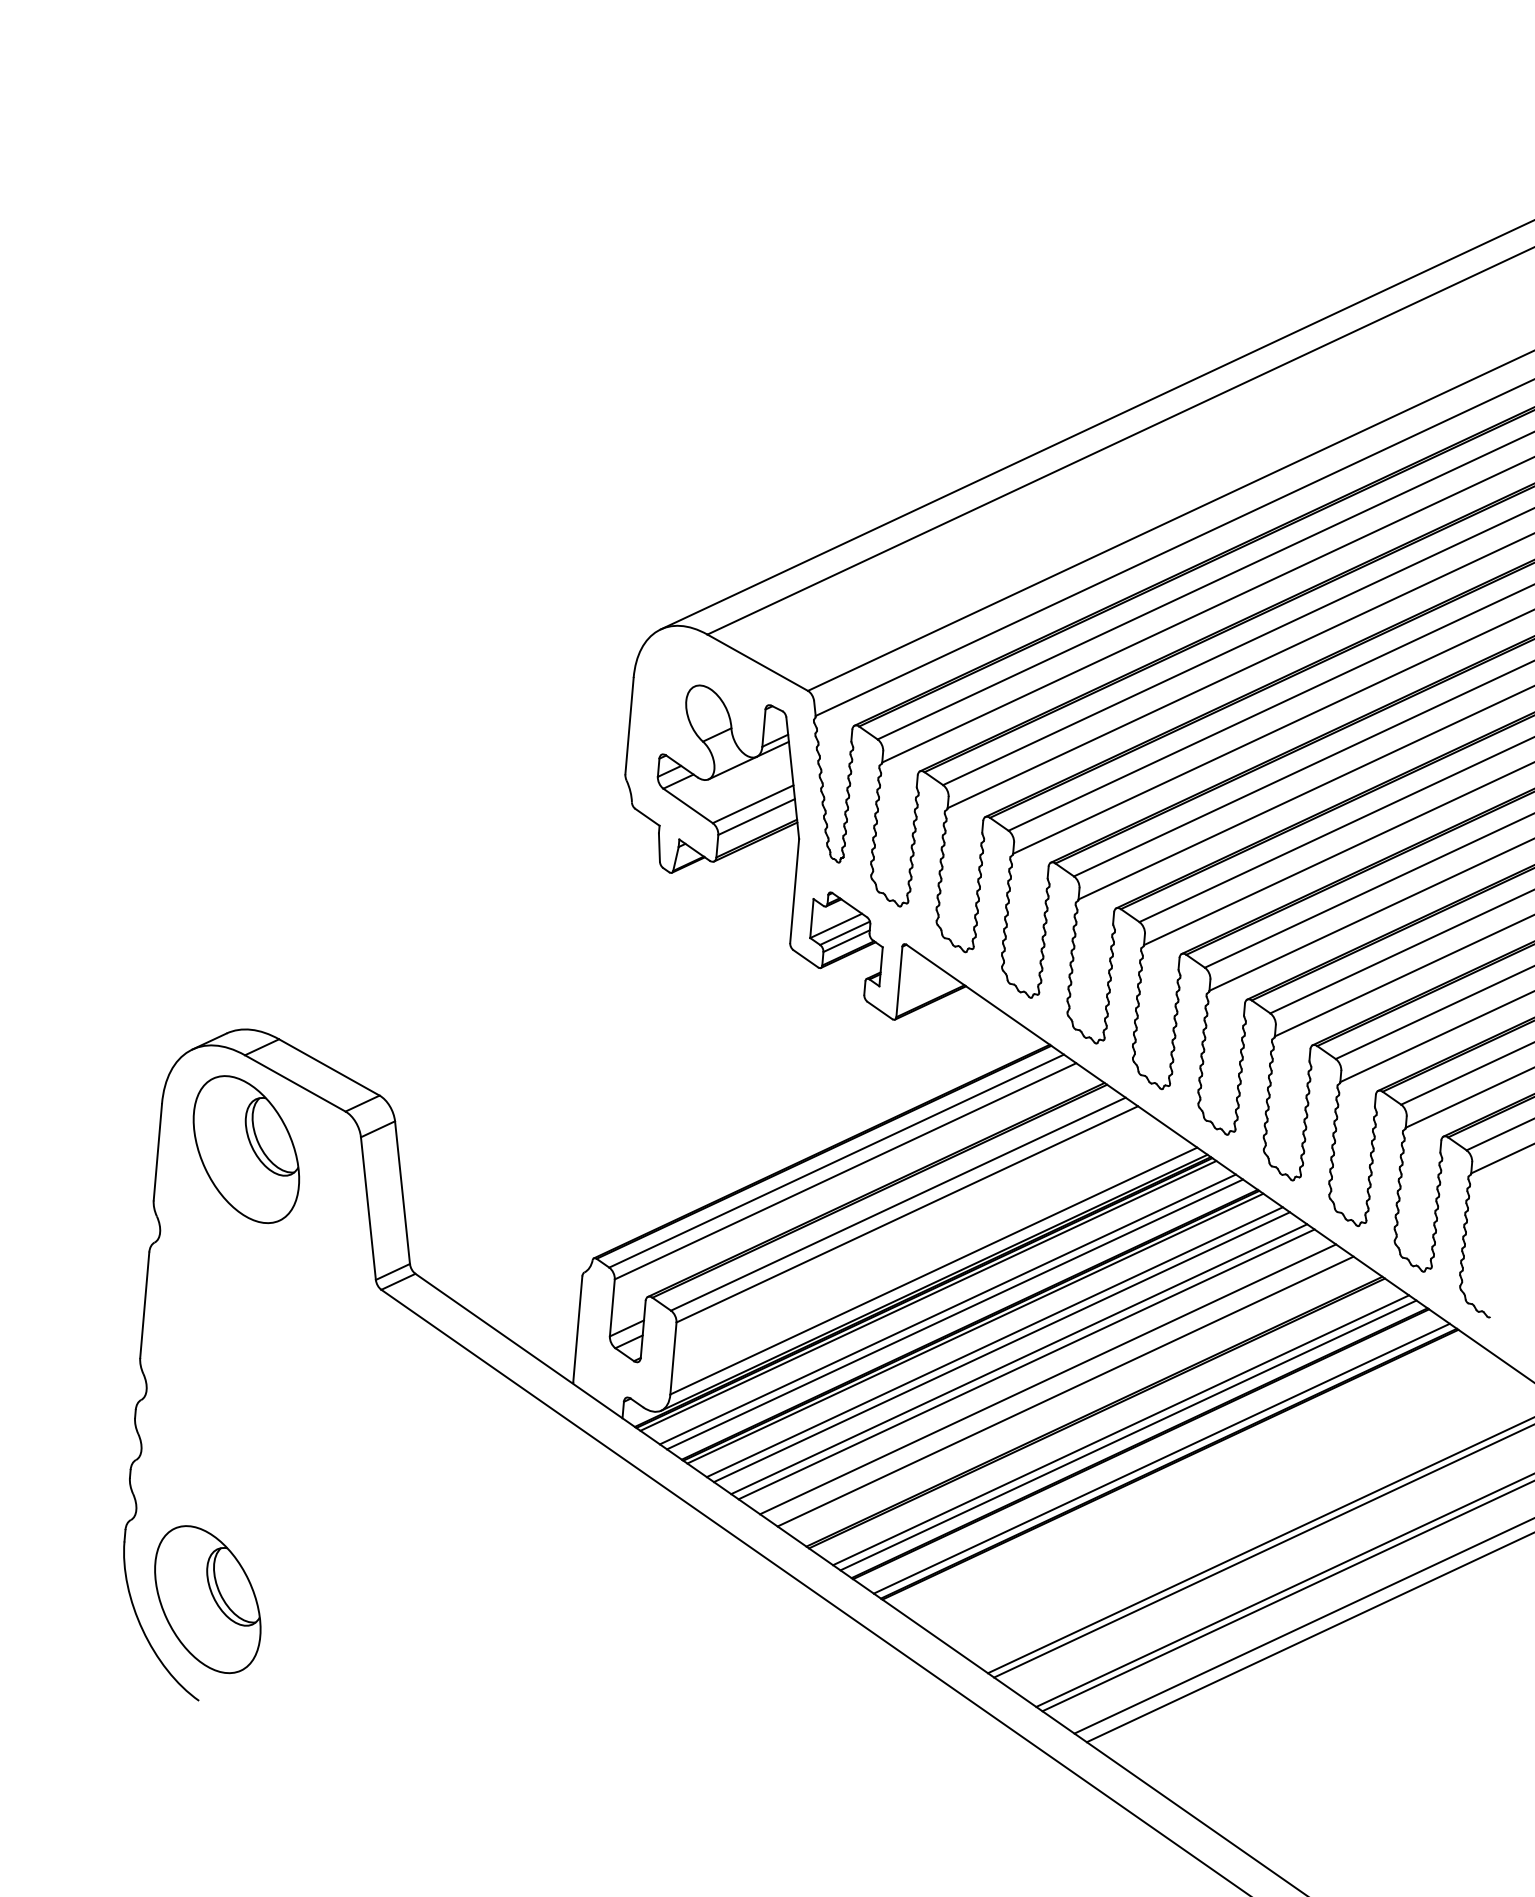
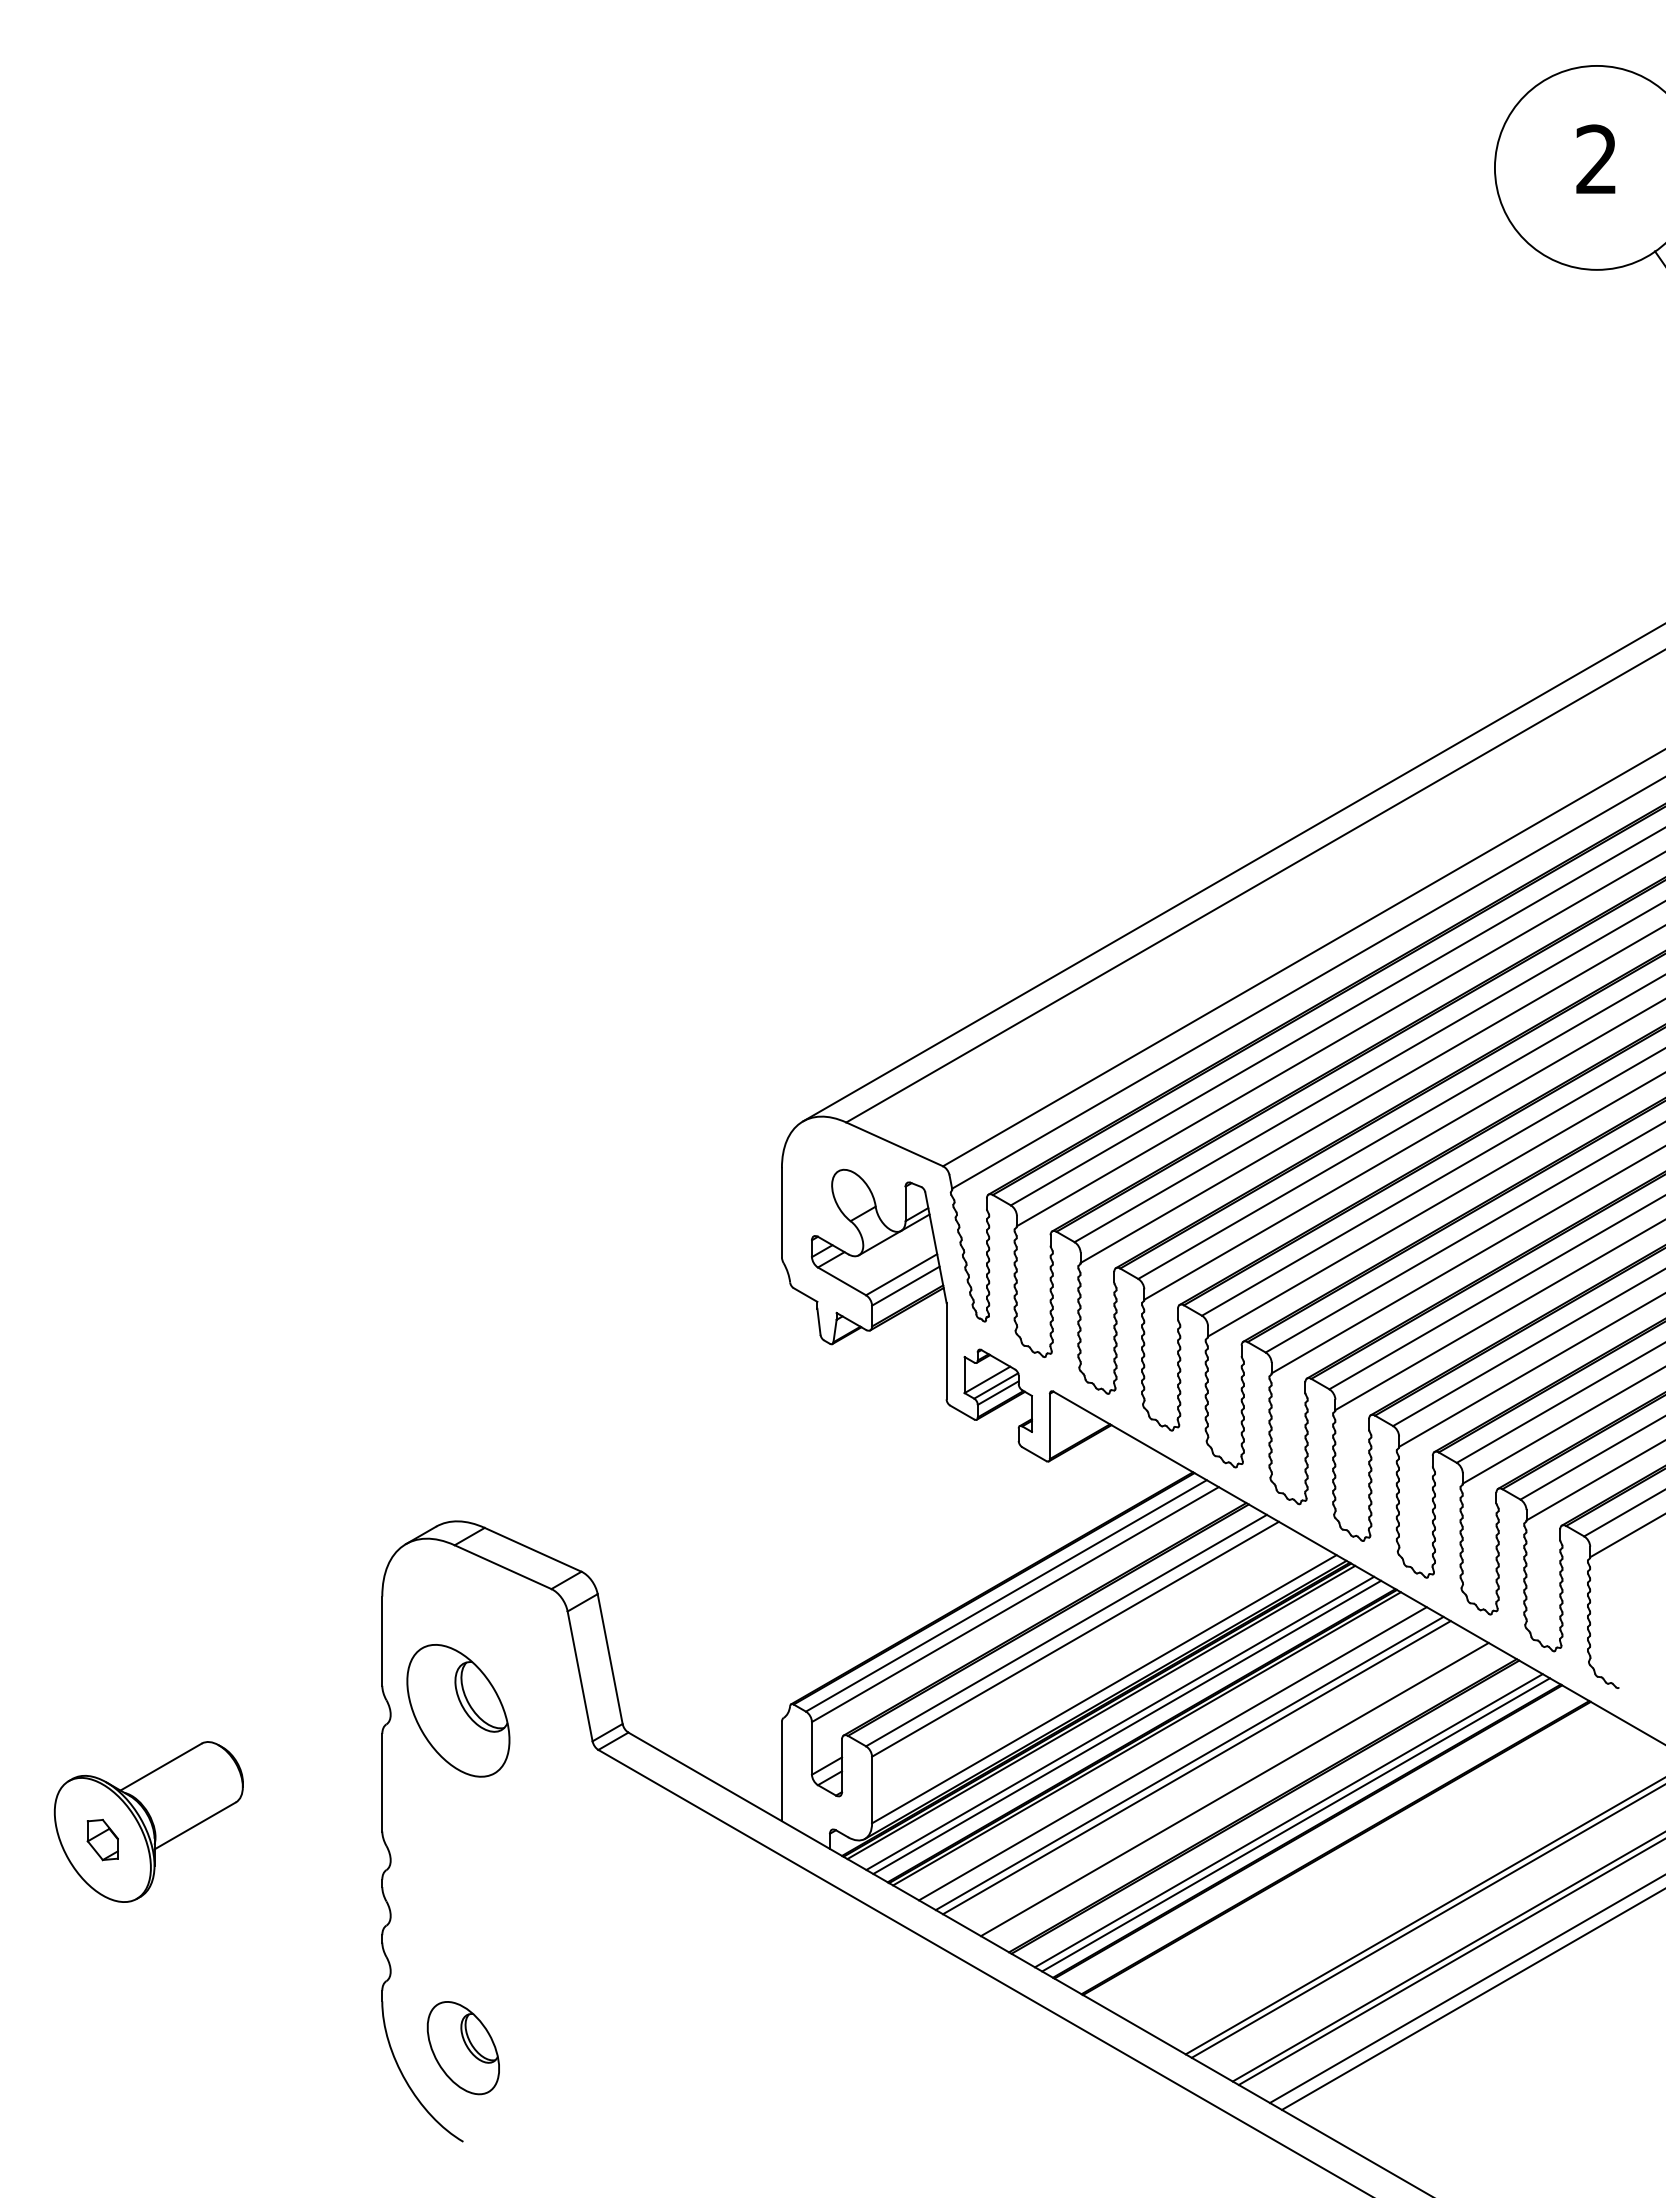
part: (246, 1149) -> (458, 1710), moved
line: (994, 1341) -> (1165, 1749), removed
line: (1047, 1379) -> (1217, 1779), removed
line: (1161, 1458) -> (1328, 1843), removed
part: (207, 1598) -> (463, 2047), size x0.7

